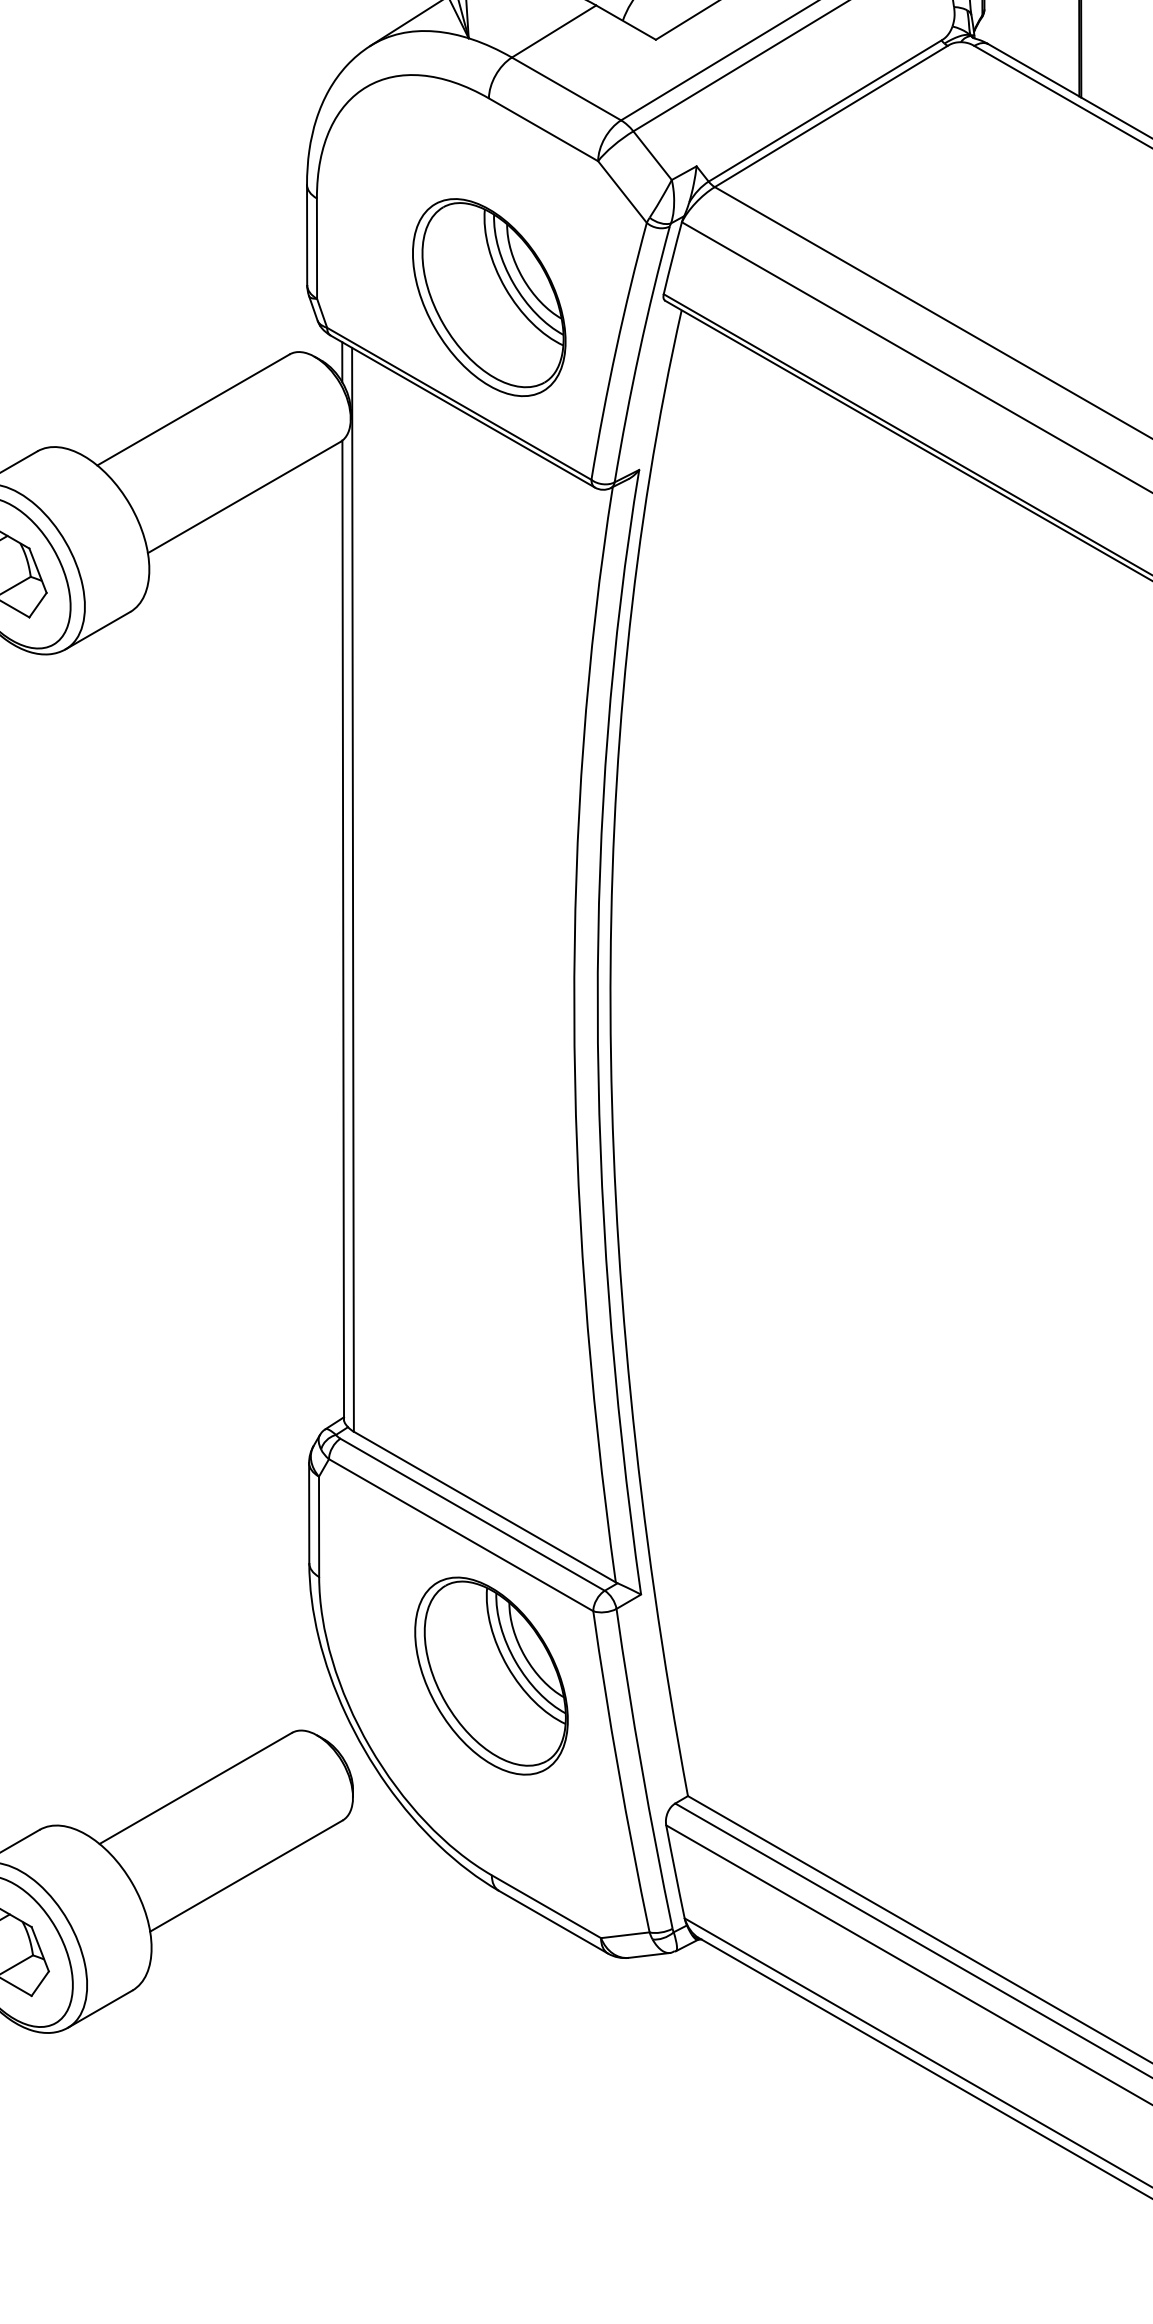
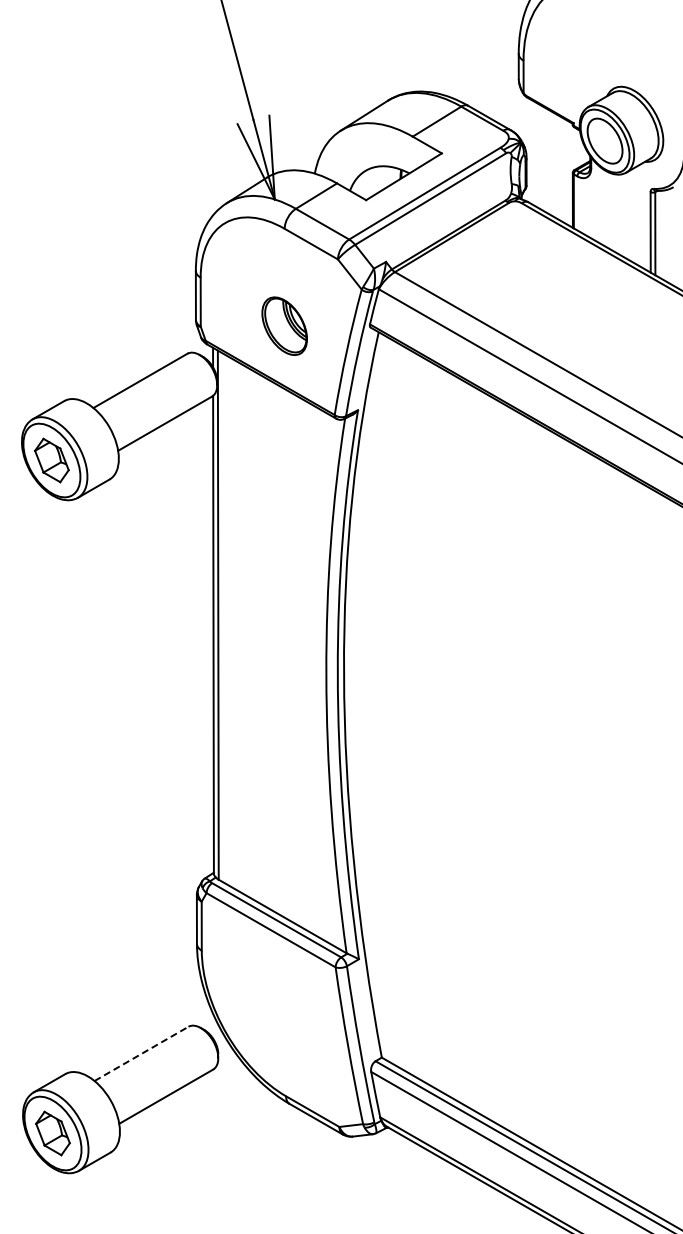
part: (488, 298) -> (284, 326), size x0.6
part: (490, 1677) -> (285, 999), removed
line: (195, 1787) -> (141, 1053), solid -> dashed

